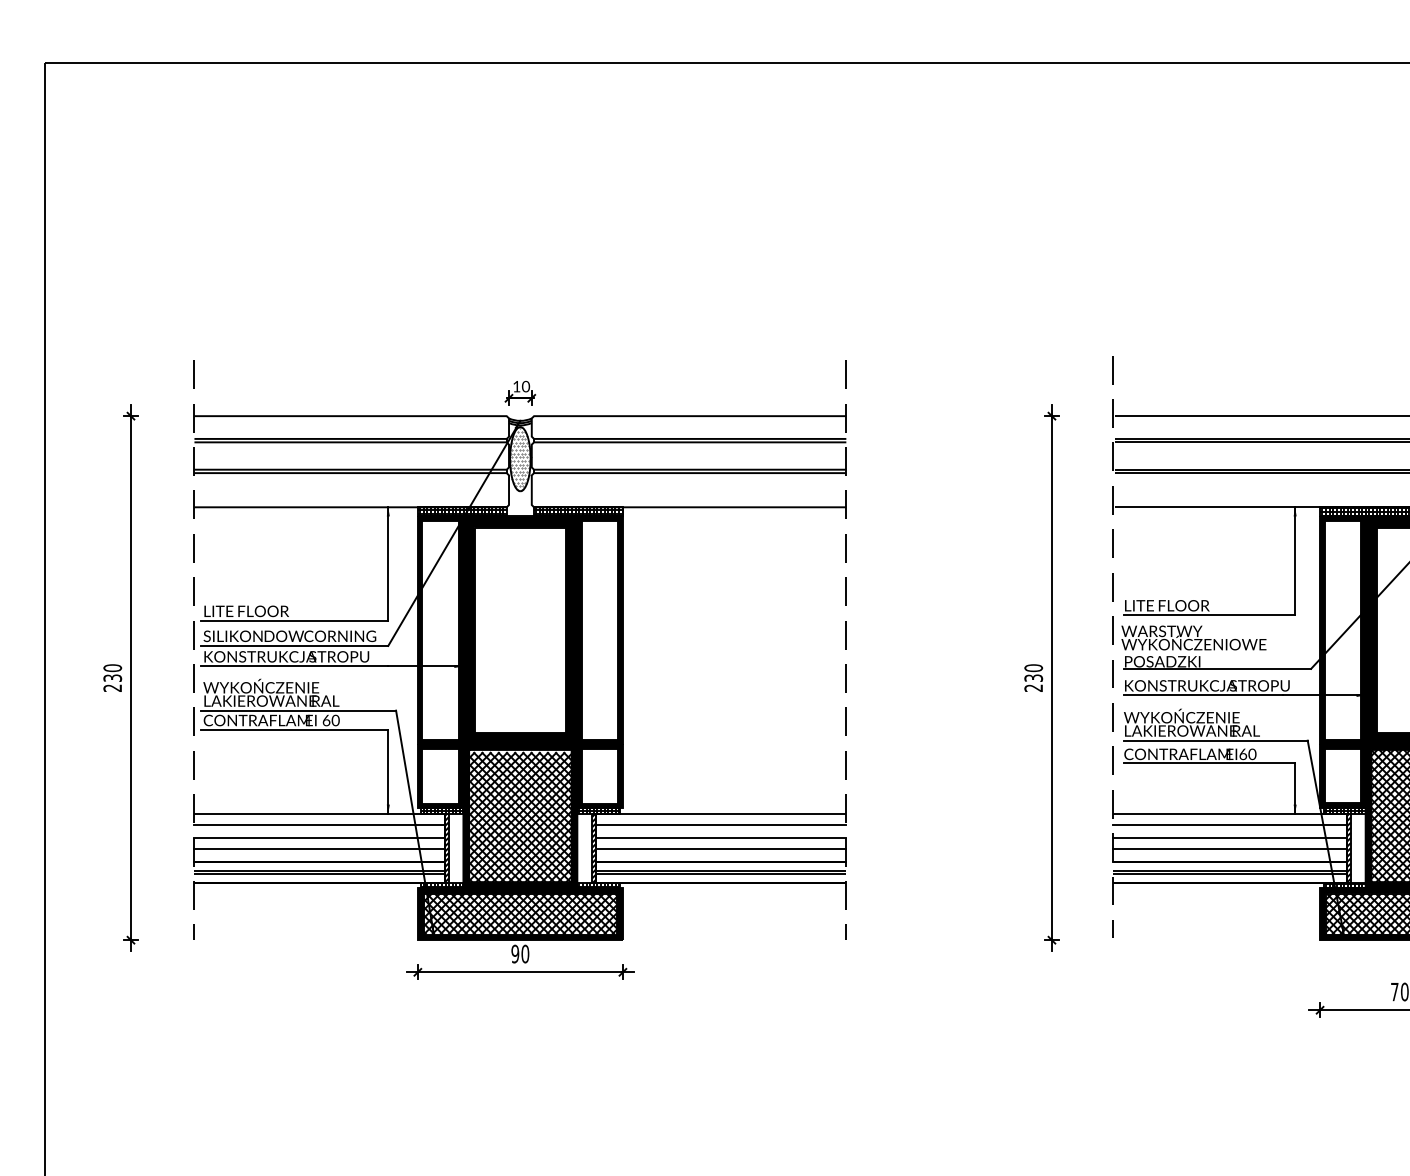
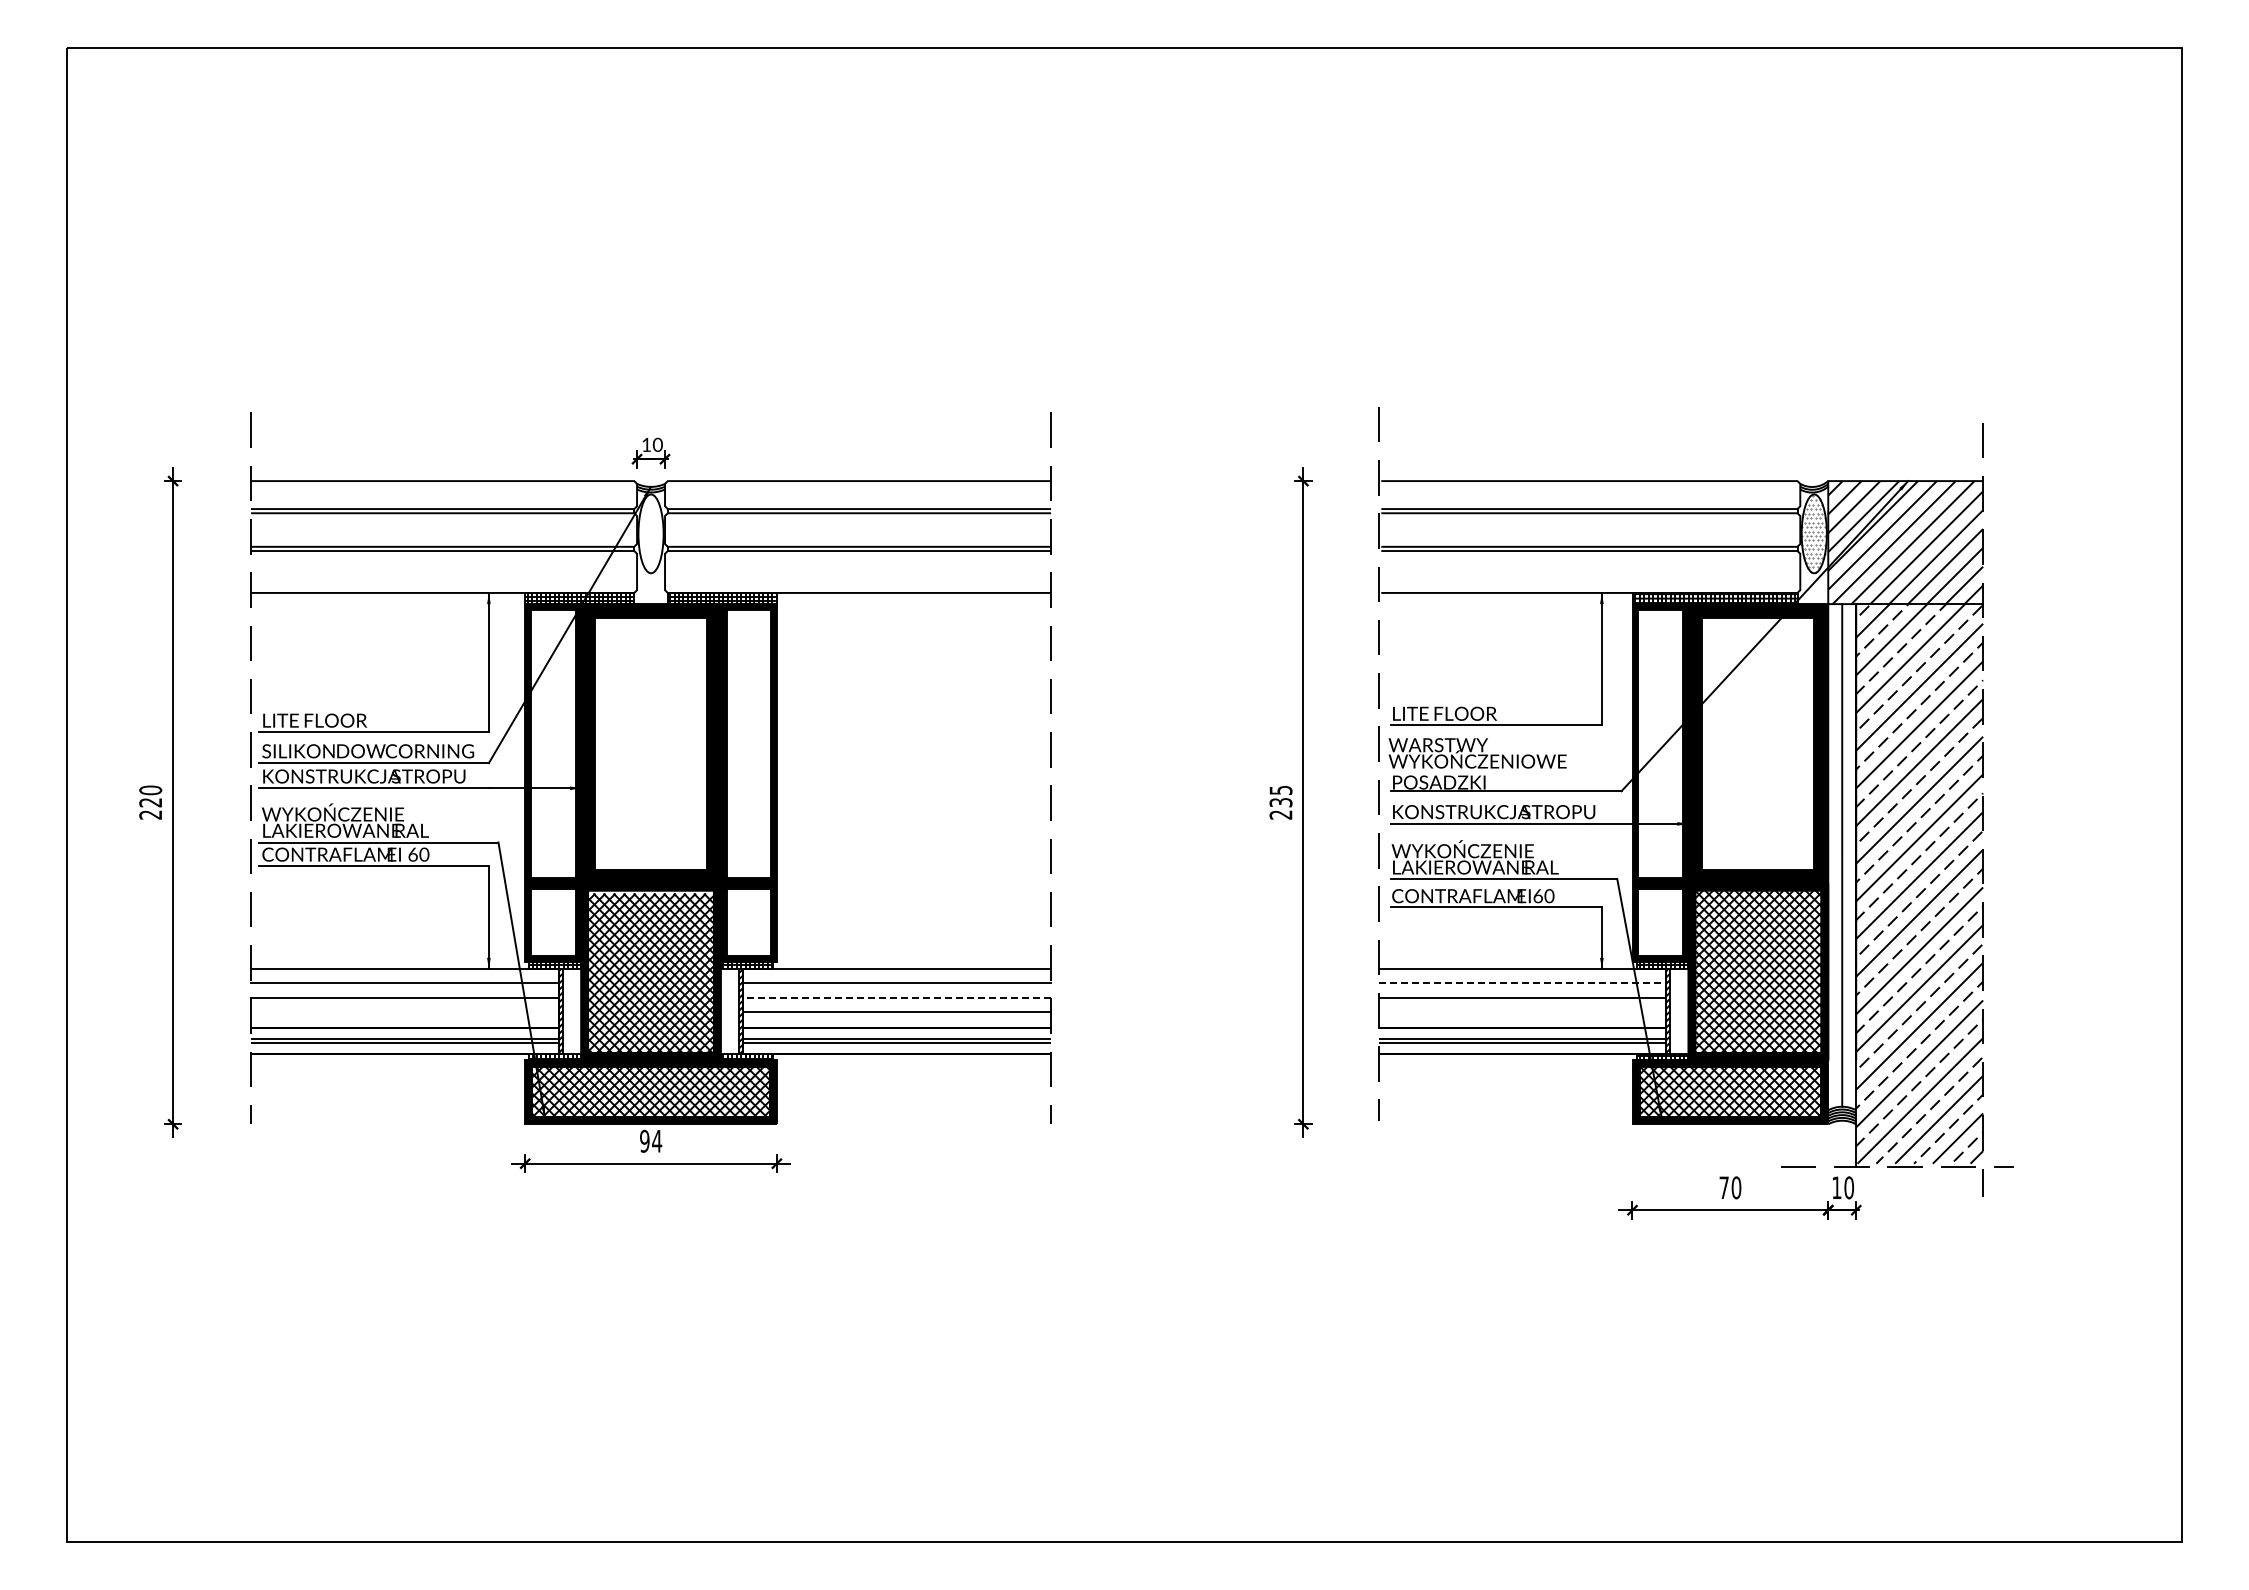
hatch: (520, 458) -> (651, 533), removed
text: (1033, 668) -> (1280, 790), 230 -> 235
text: (112, 678) -> (150, 802), 230 -> 220
line: (1230, 825) -> (1522, 983), solid -> dashed
line: (721, 837) -> (897, 998), solid -> dashed
line: (319, 849) -> (404, 1012), removed
line: (1230, 849) -> (1522, 1012), removed
text: (525, 953) -> (657, 1140), 90 -> 94

